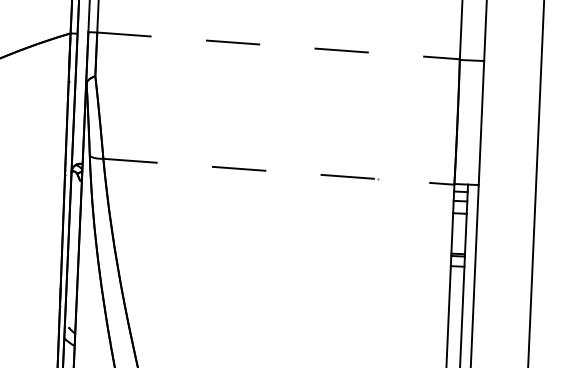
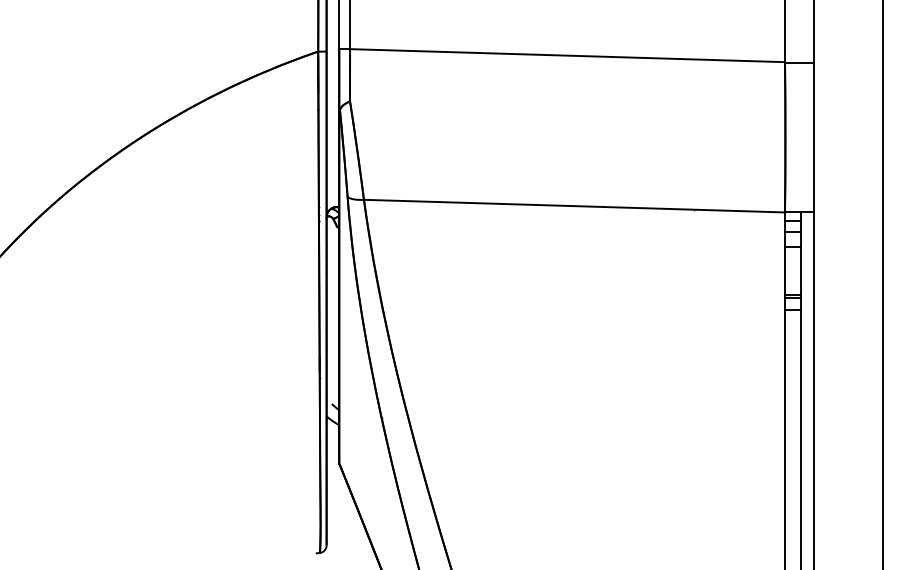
line: (278, 45) -> (567, 55), dashed -> solid
line: (278, 172) -> (574, 206), dashed -> solid

